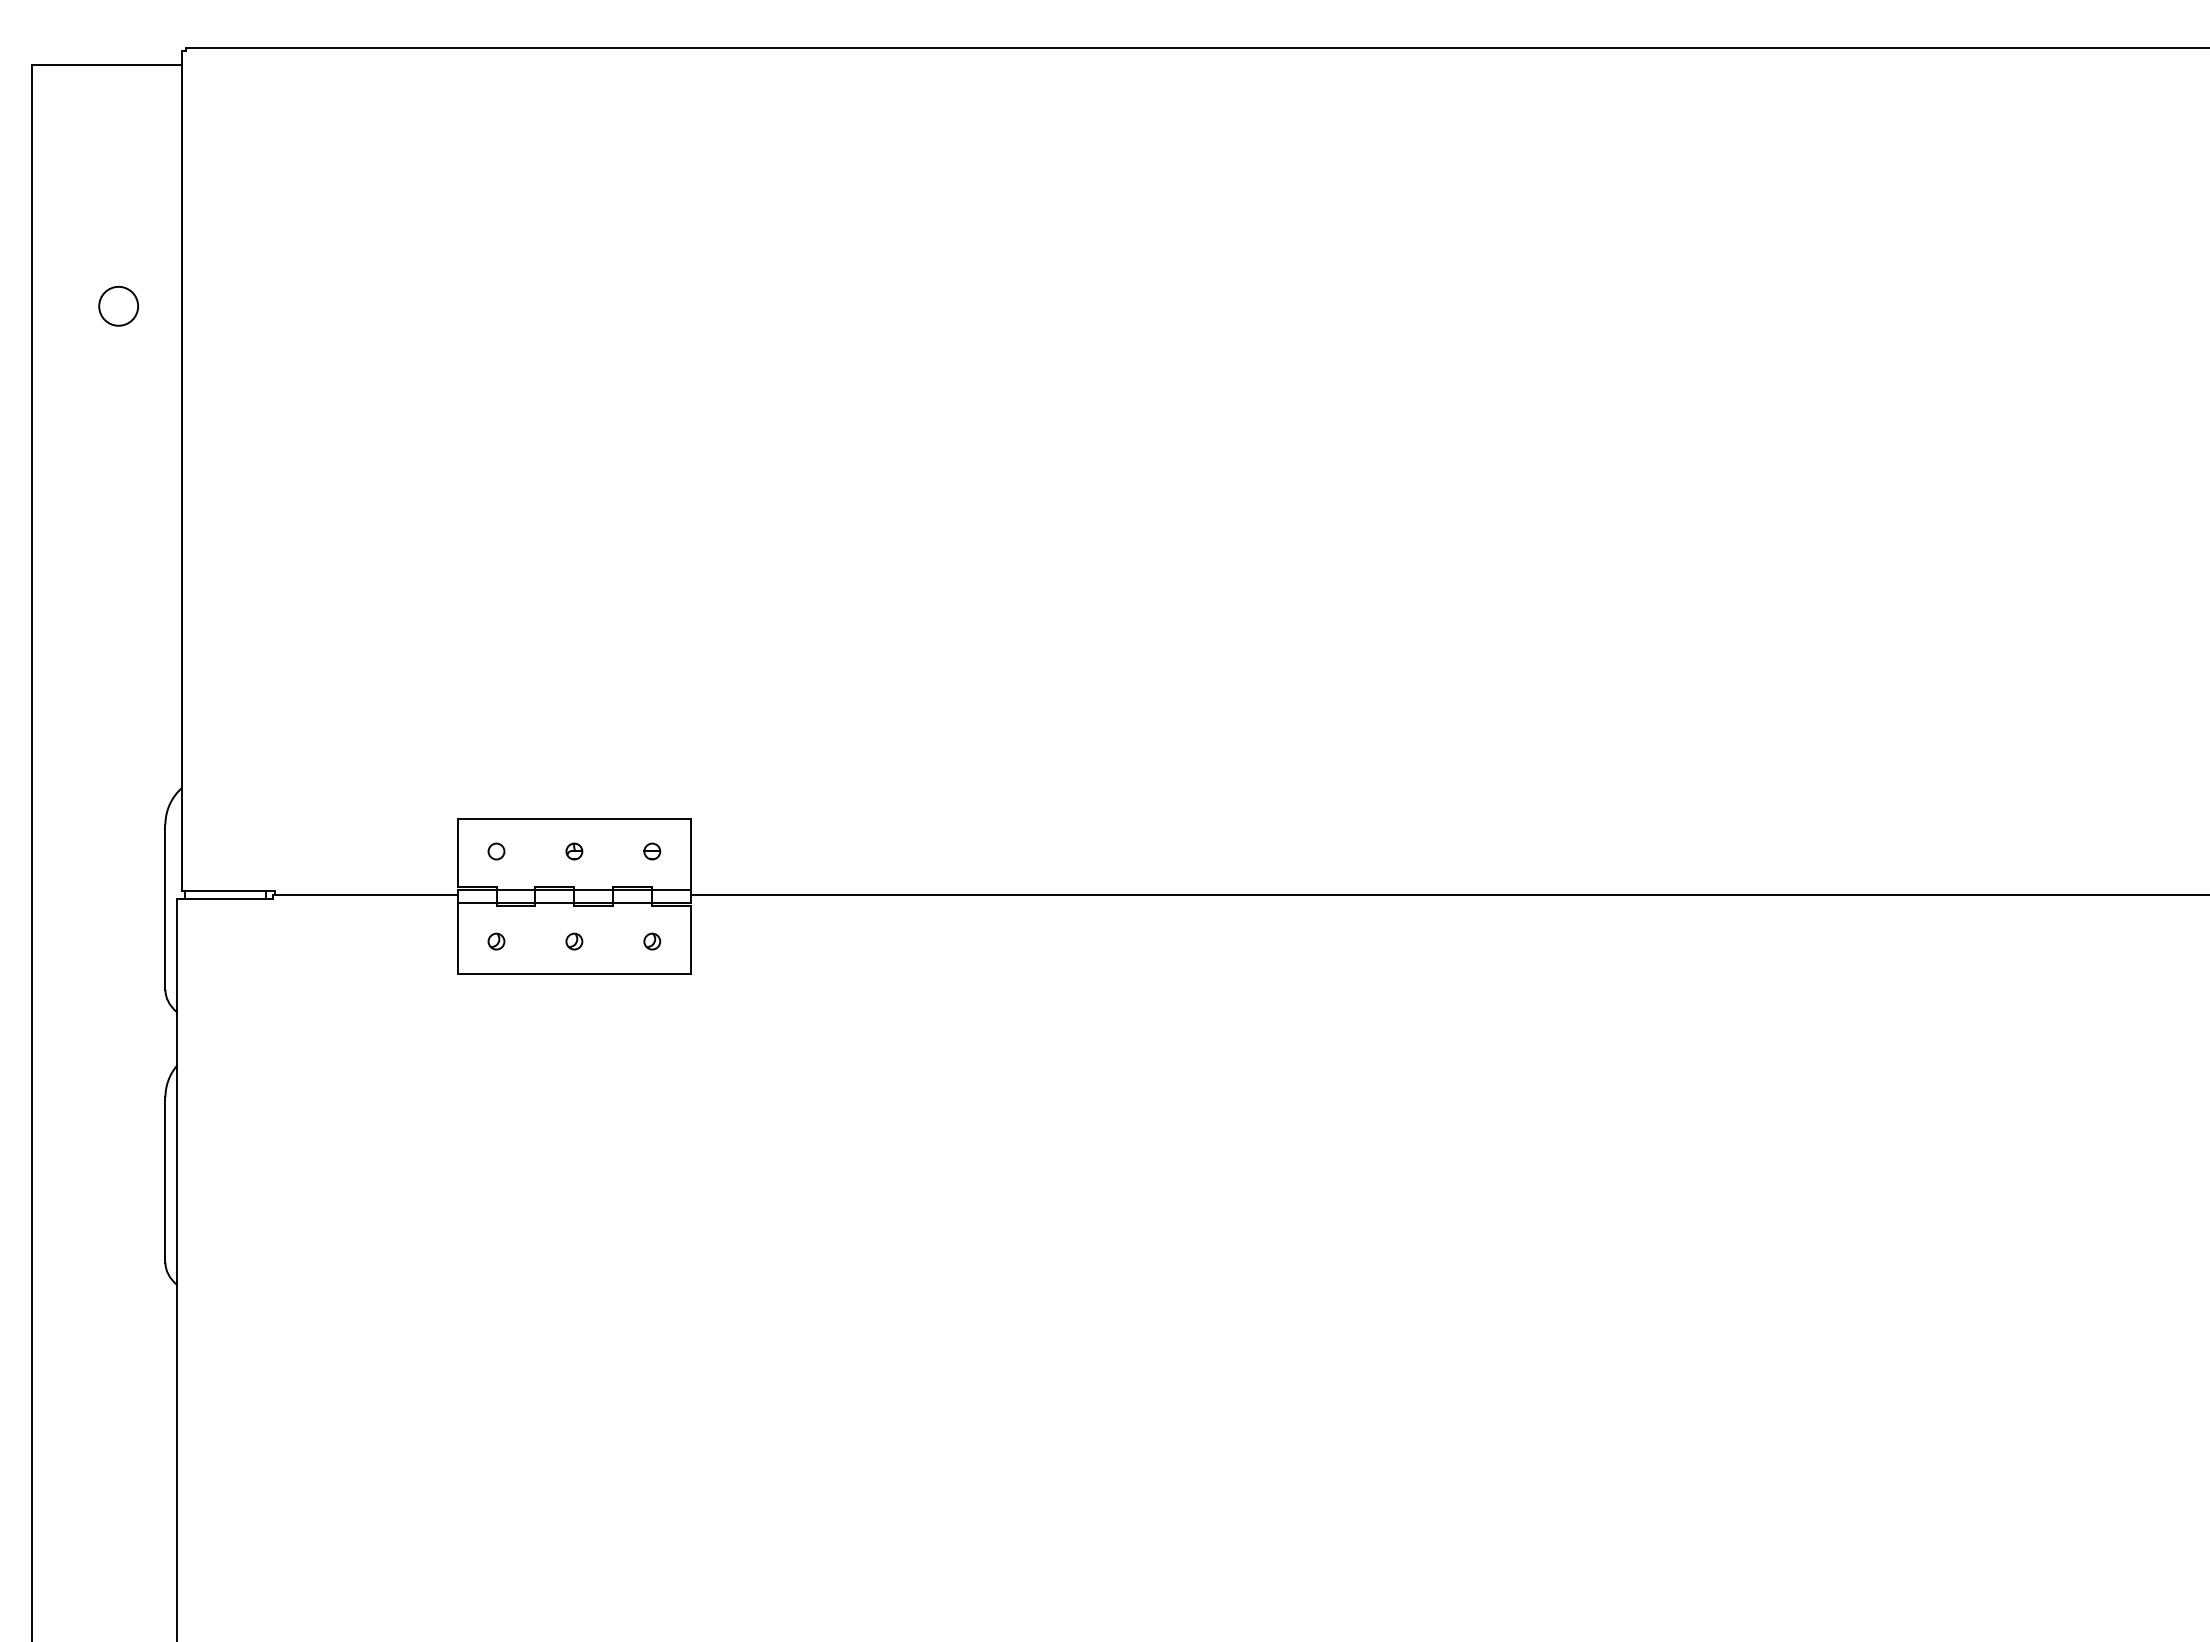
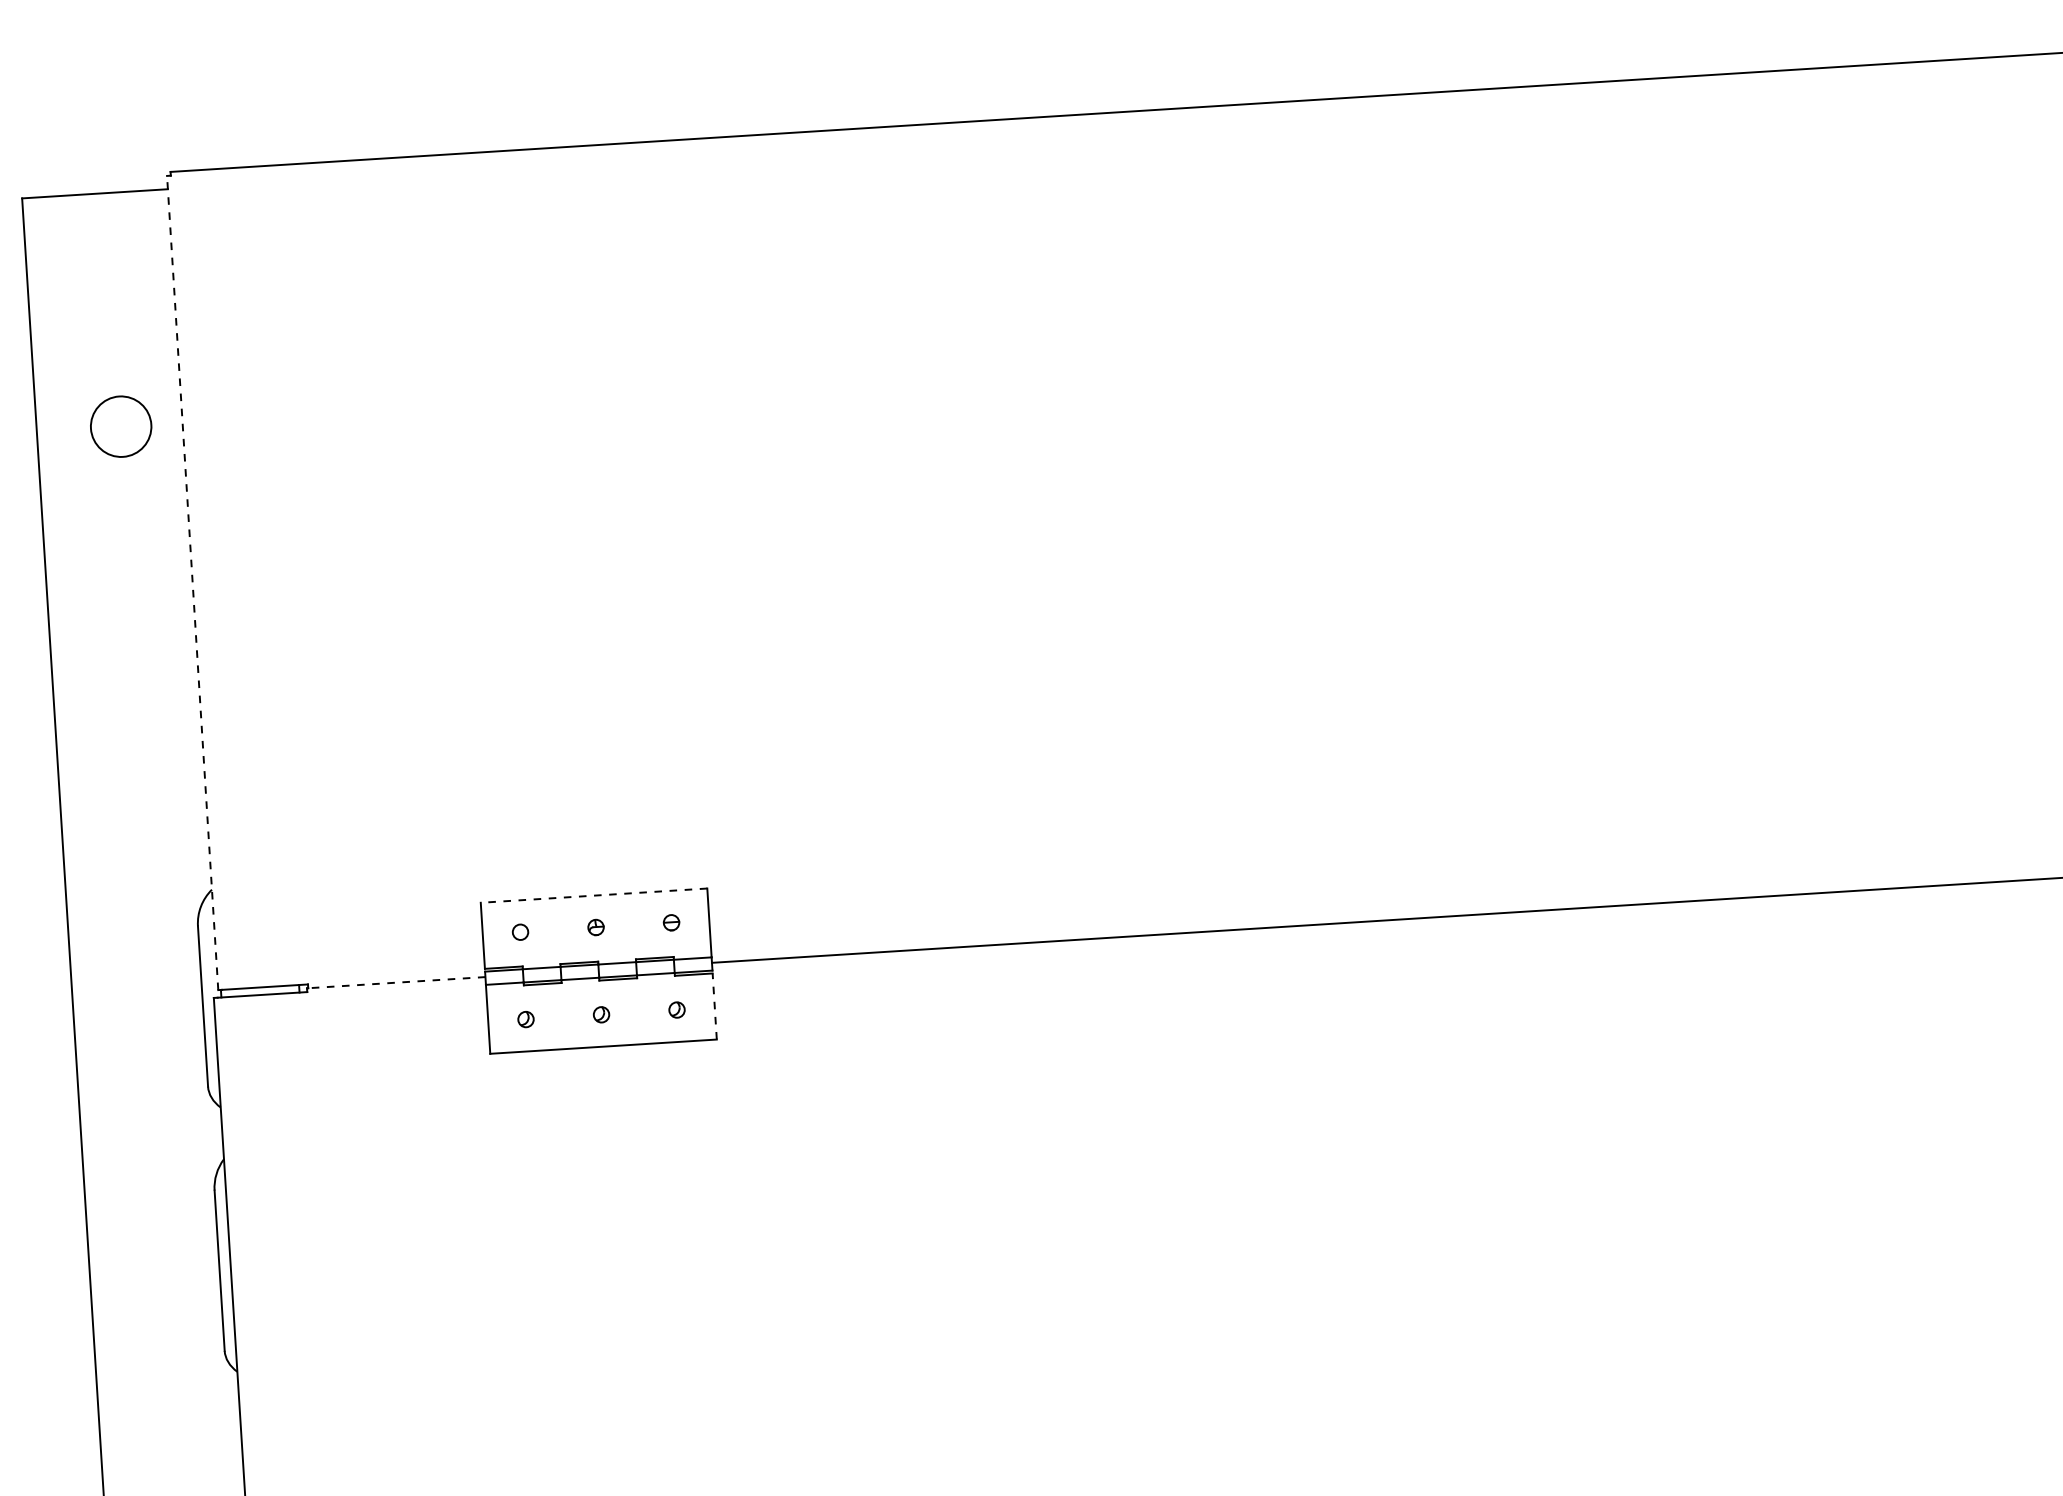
circle: (118, 306) -> (120, 427), size x1.6
line: (182, 471) -> (192, 583), solid -> dashed
line: (574, 818) -> (594, 895), solid -> dashed
line: (365, 895) -> (396, 982), solid -> dashed
line: (691, 939) -> (714, 1005), solid -> dashed

